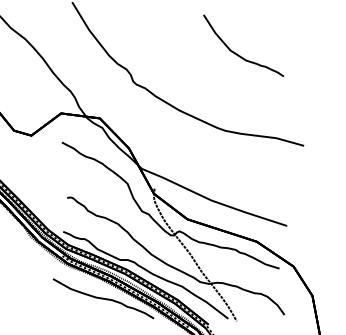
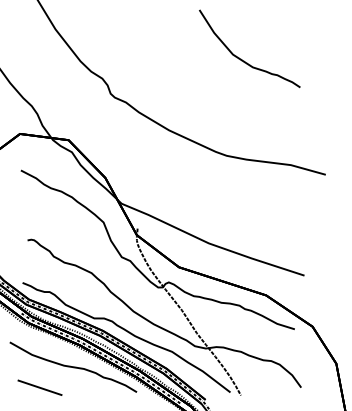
line: (76, 314) -> (39, 387), added

